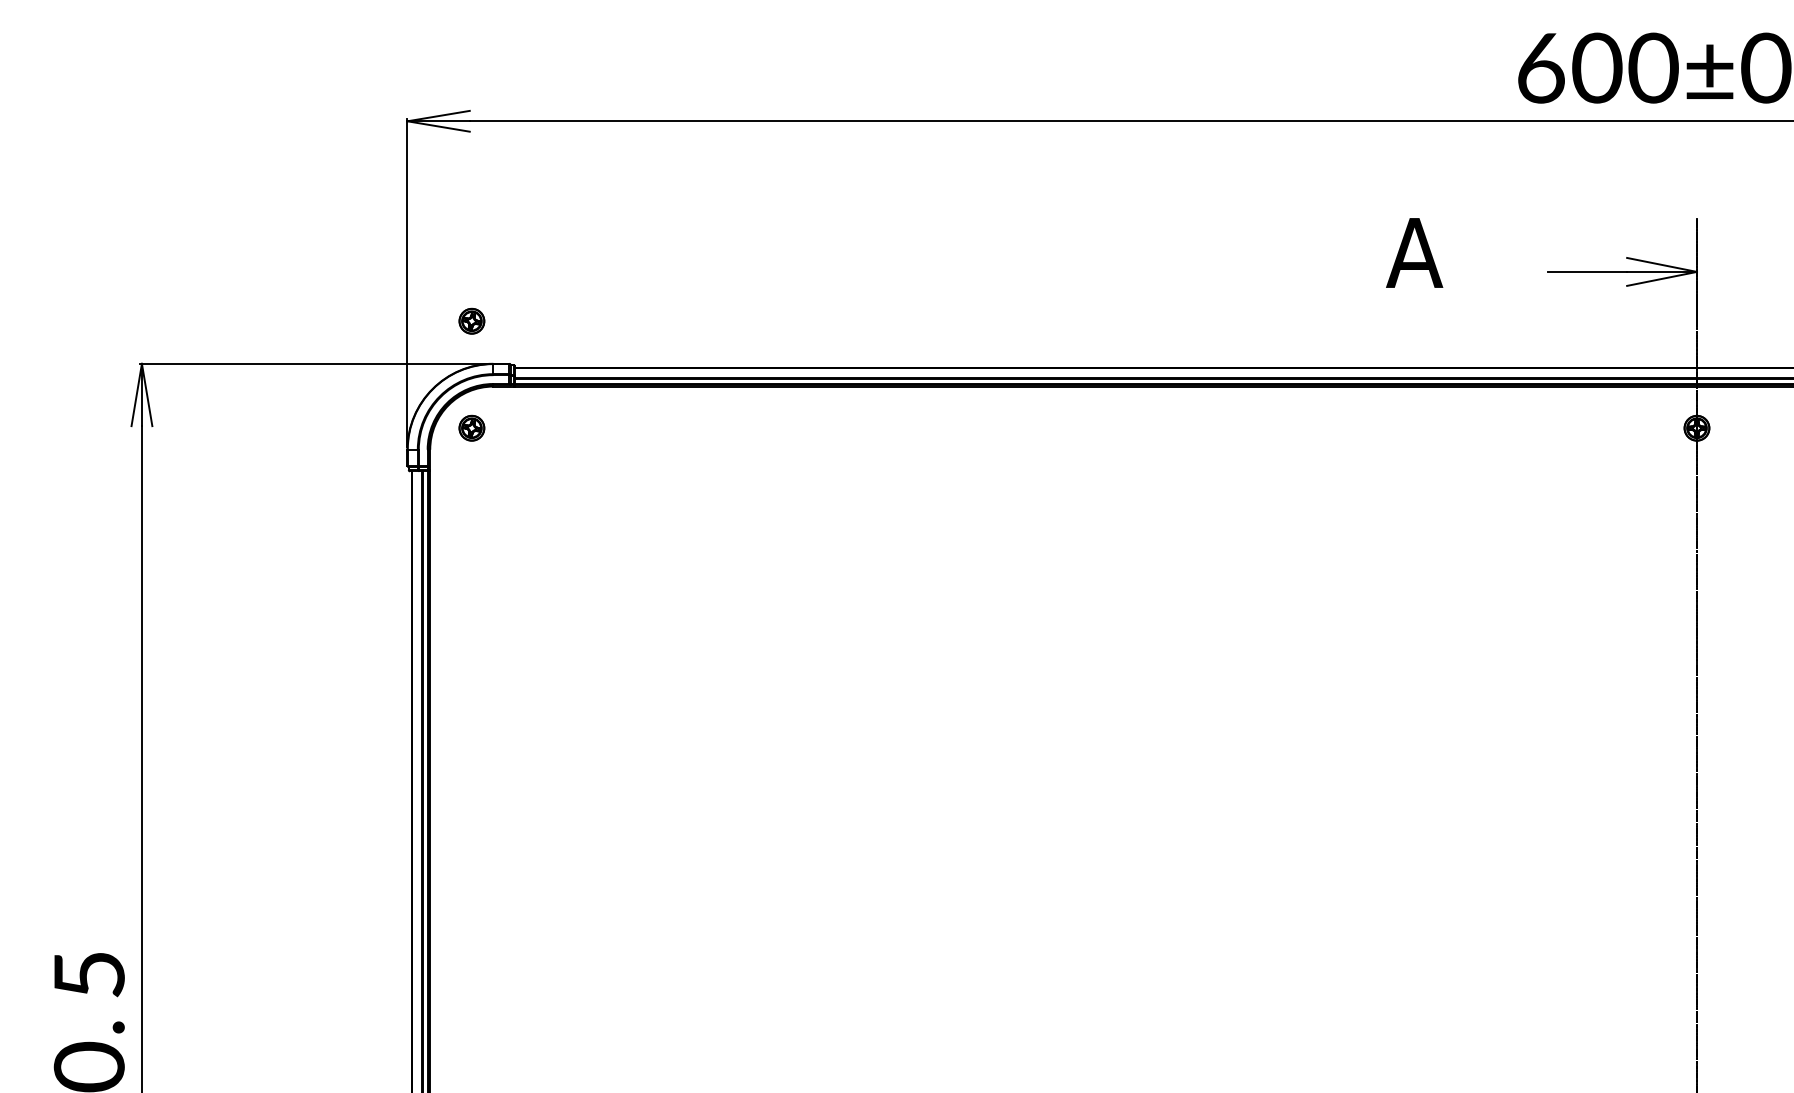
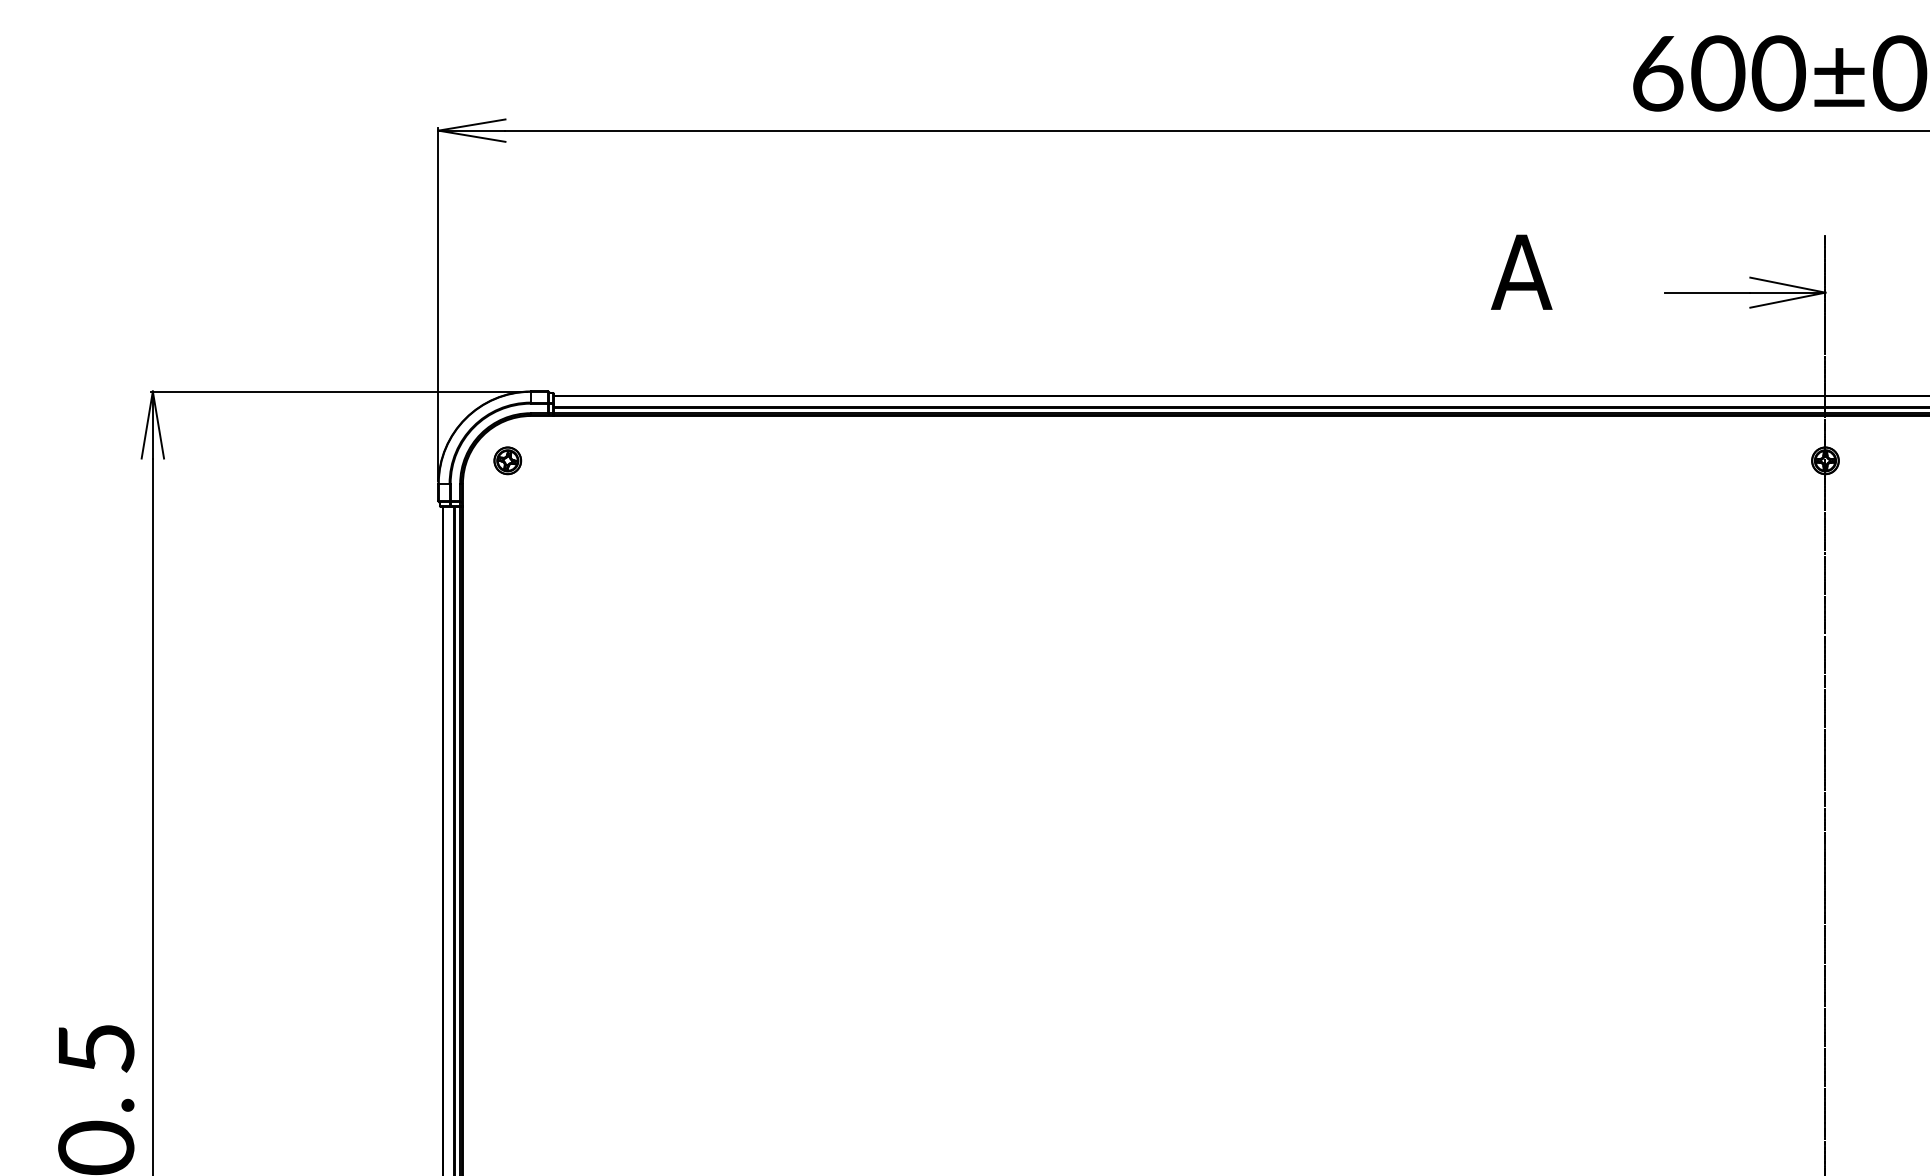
part: (471, 320) -> (507, 344), removed

